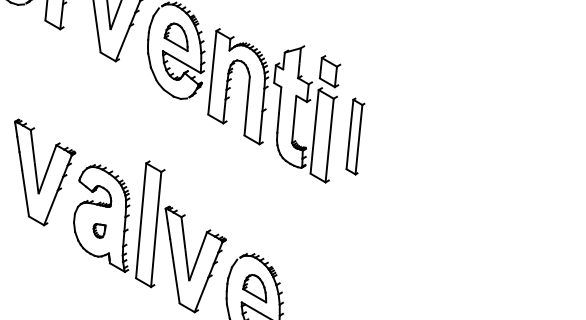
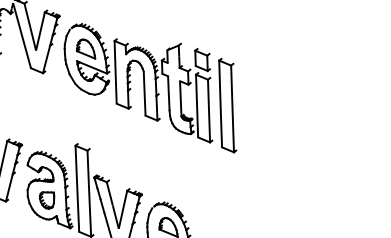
part: (355, 136) -> (227, 105), size x1.67
part: (99, 230) -> (47, 200), size x1.67

